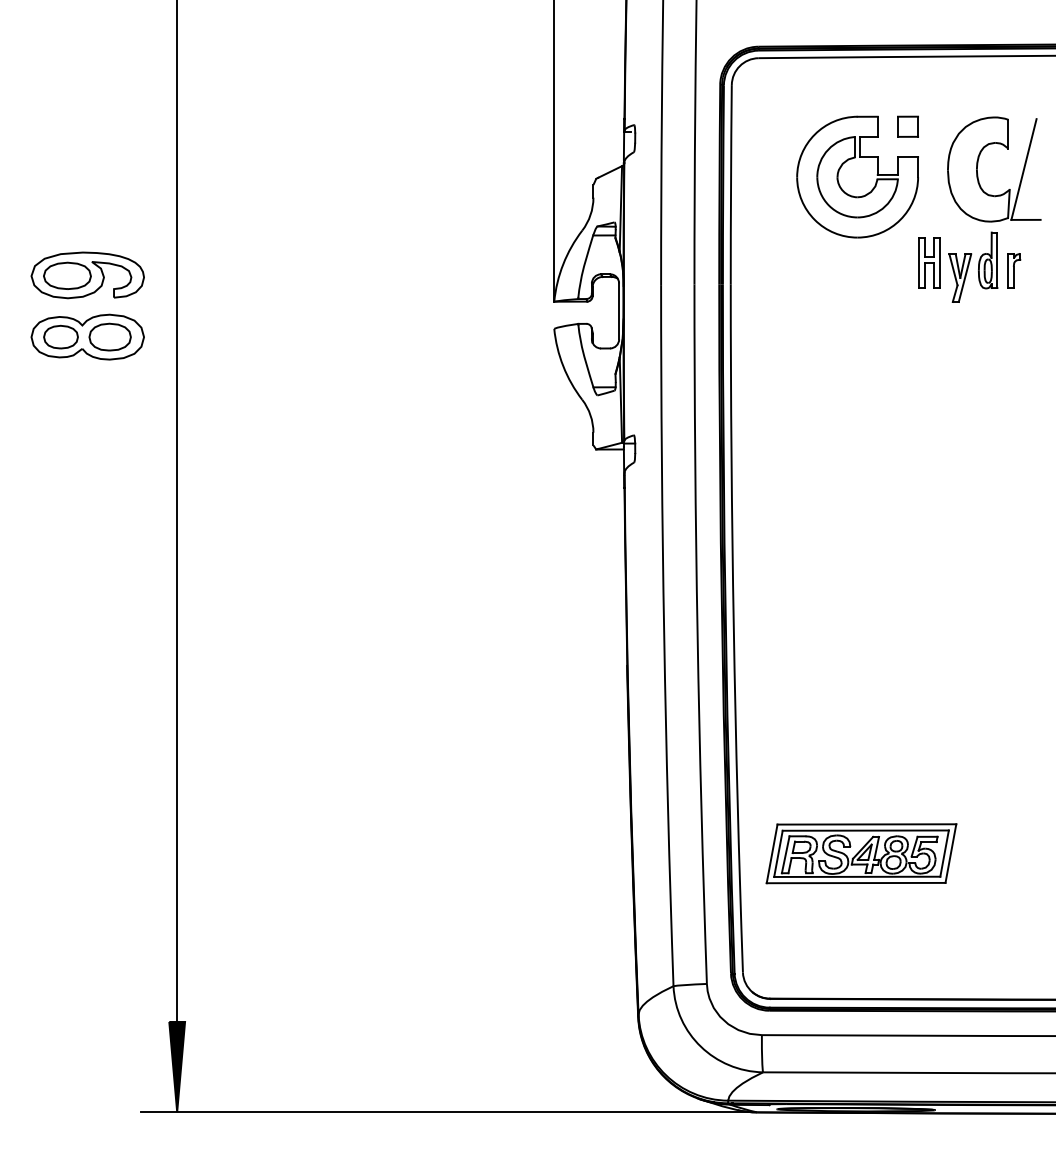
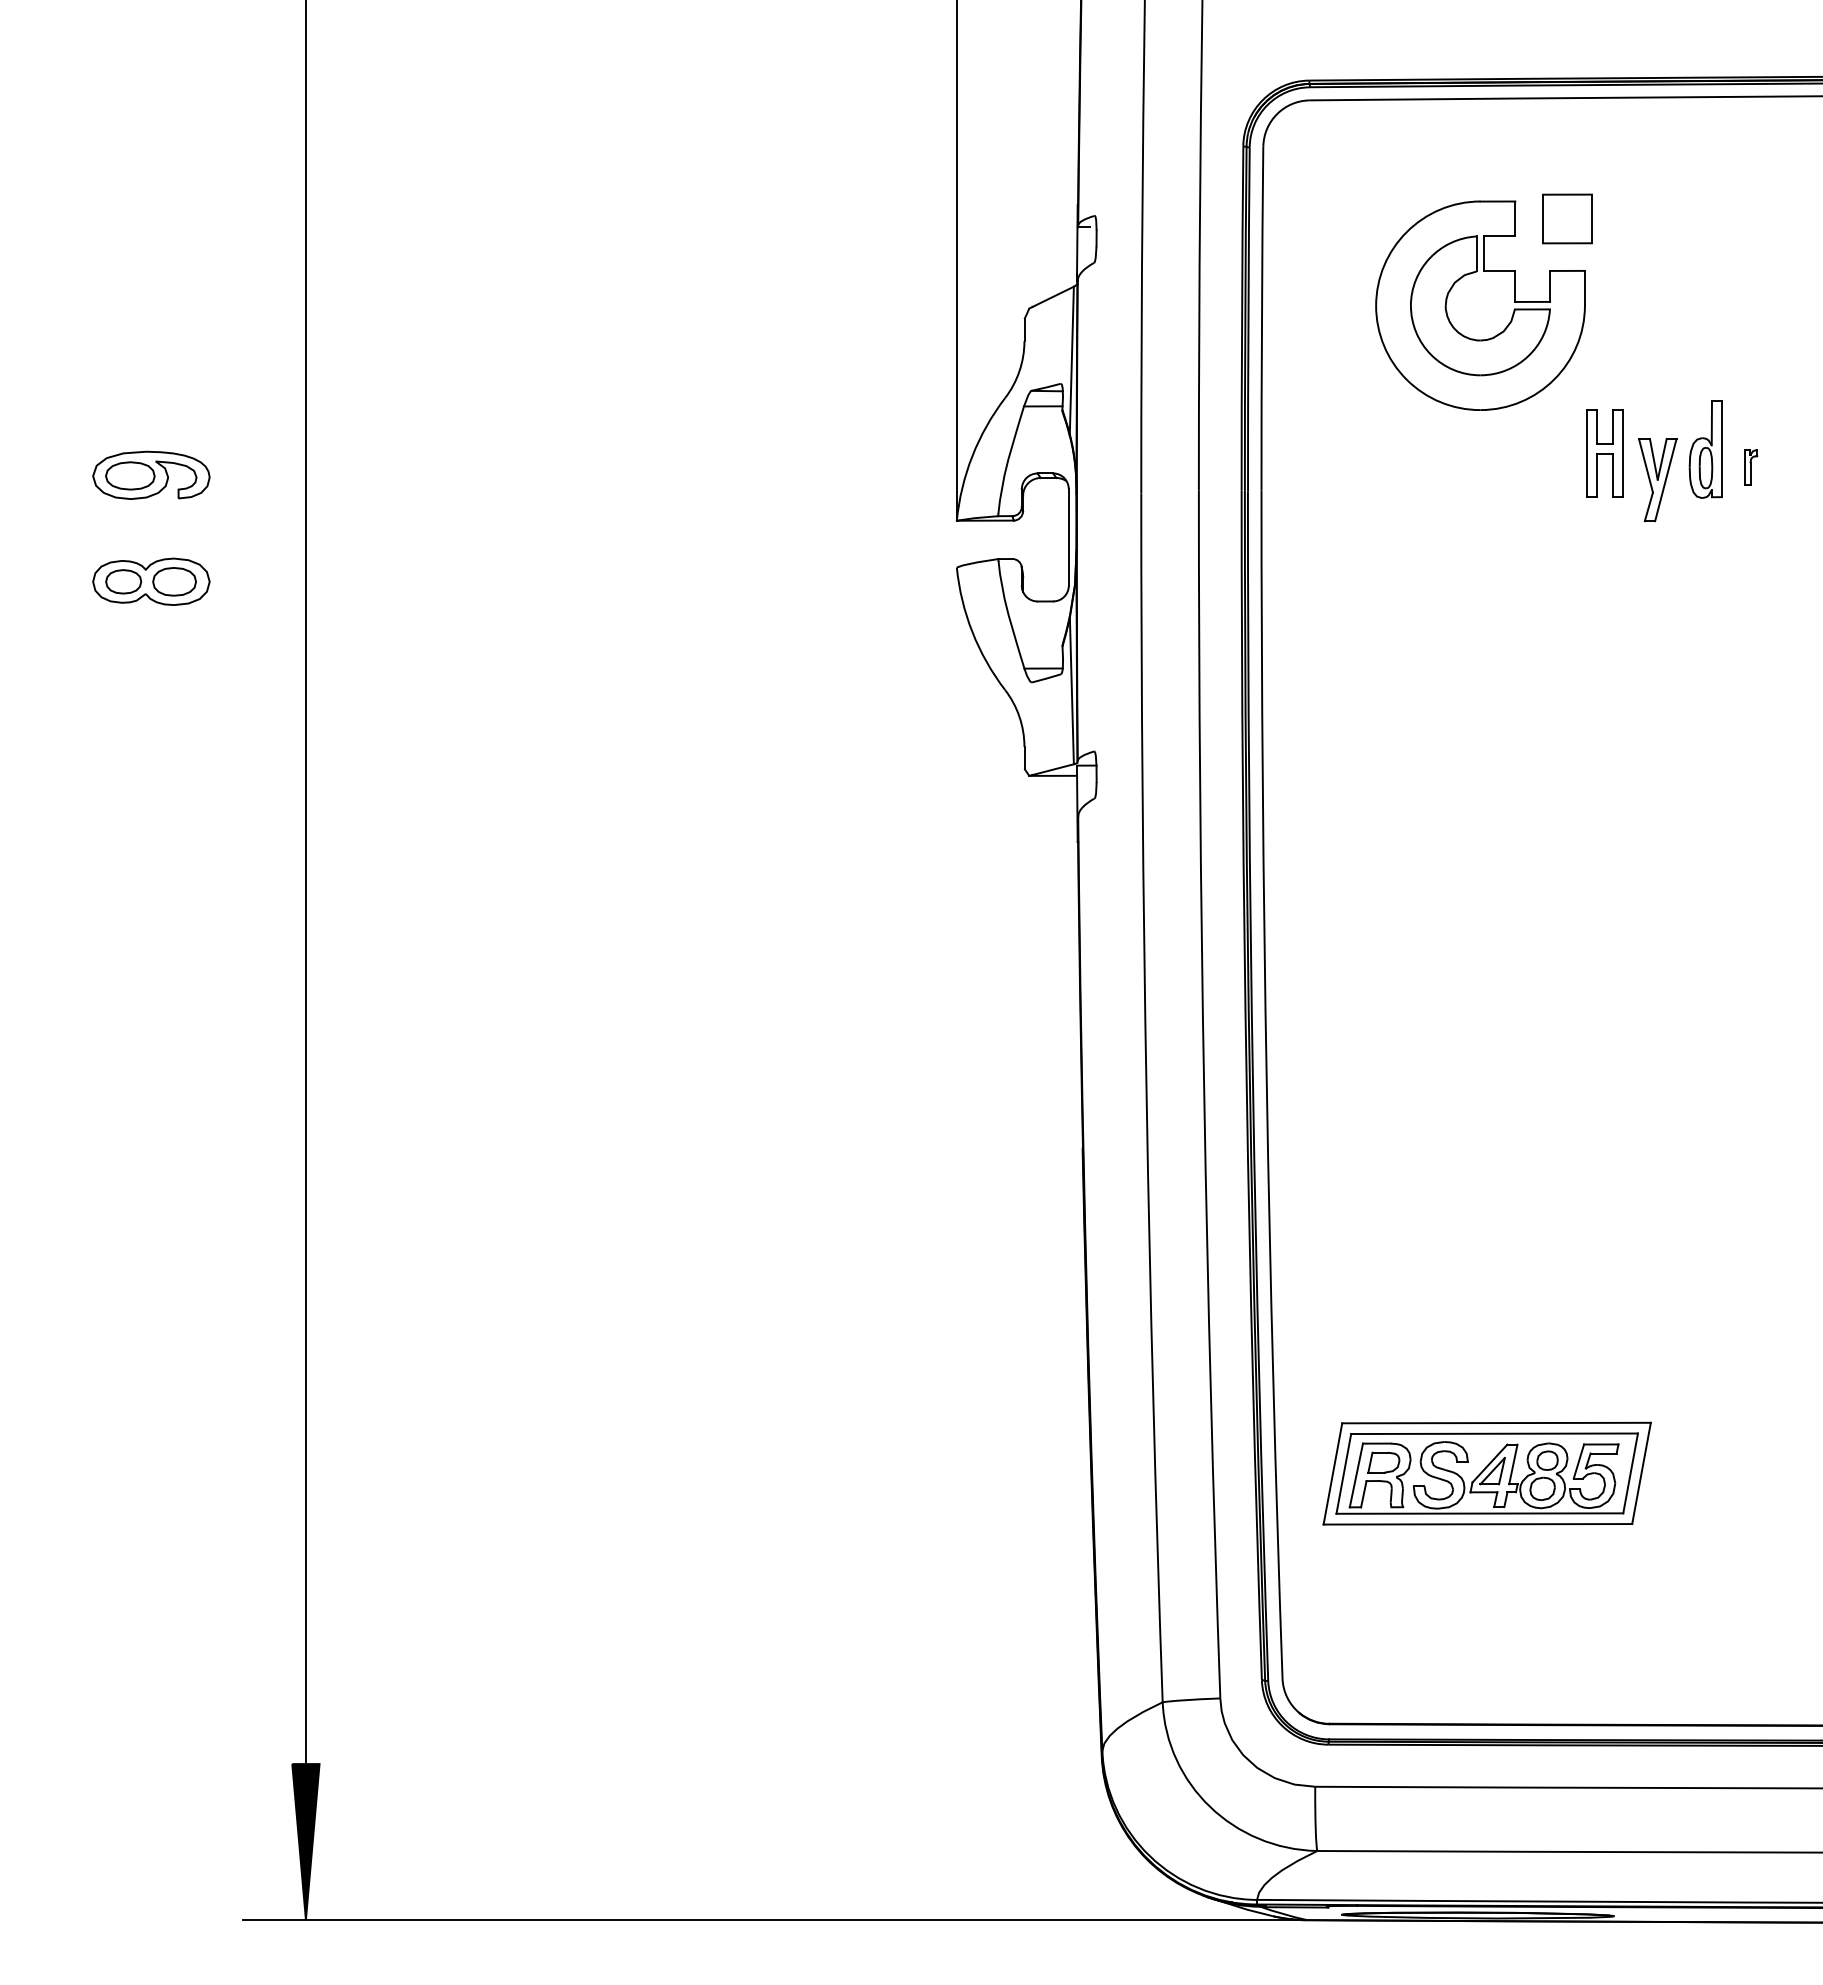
part: (907, 126) -> (1566, 218), size x1.4
part: (978, 164) -> (1689, 283), removed
part: (1014, 270) -> (1751, 466), size x0.6
part: (87, 275) -> (151, 475), size x0.6
part: (87, 336) -> (151, 580), size x0.6

